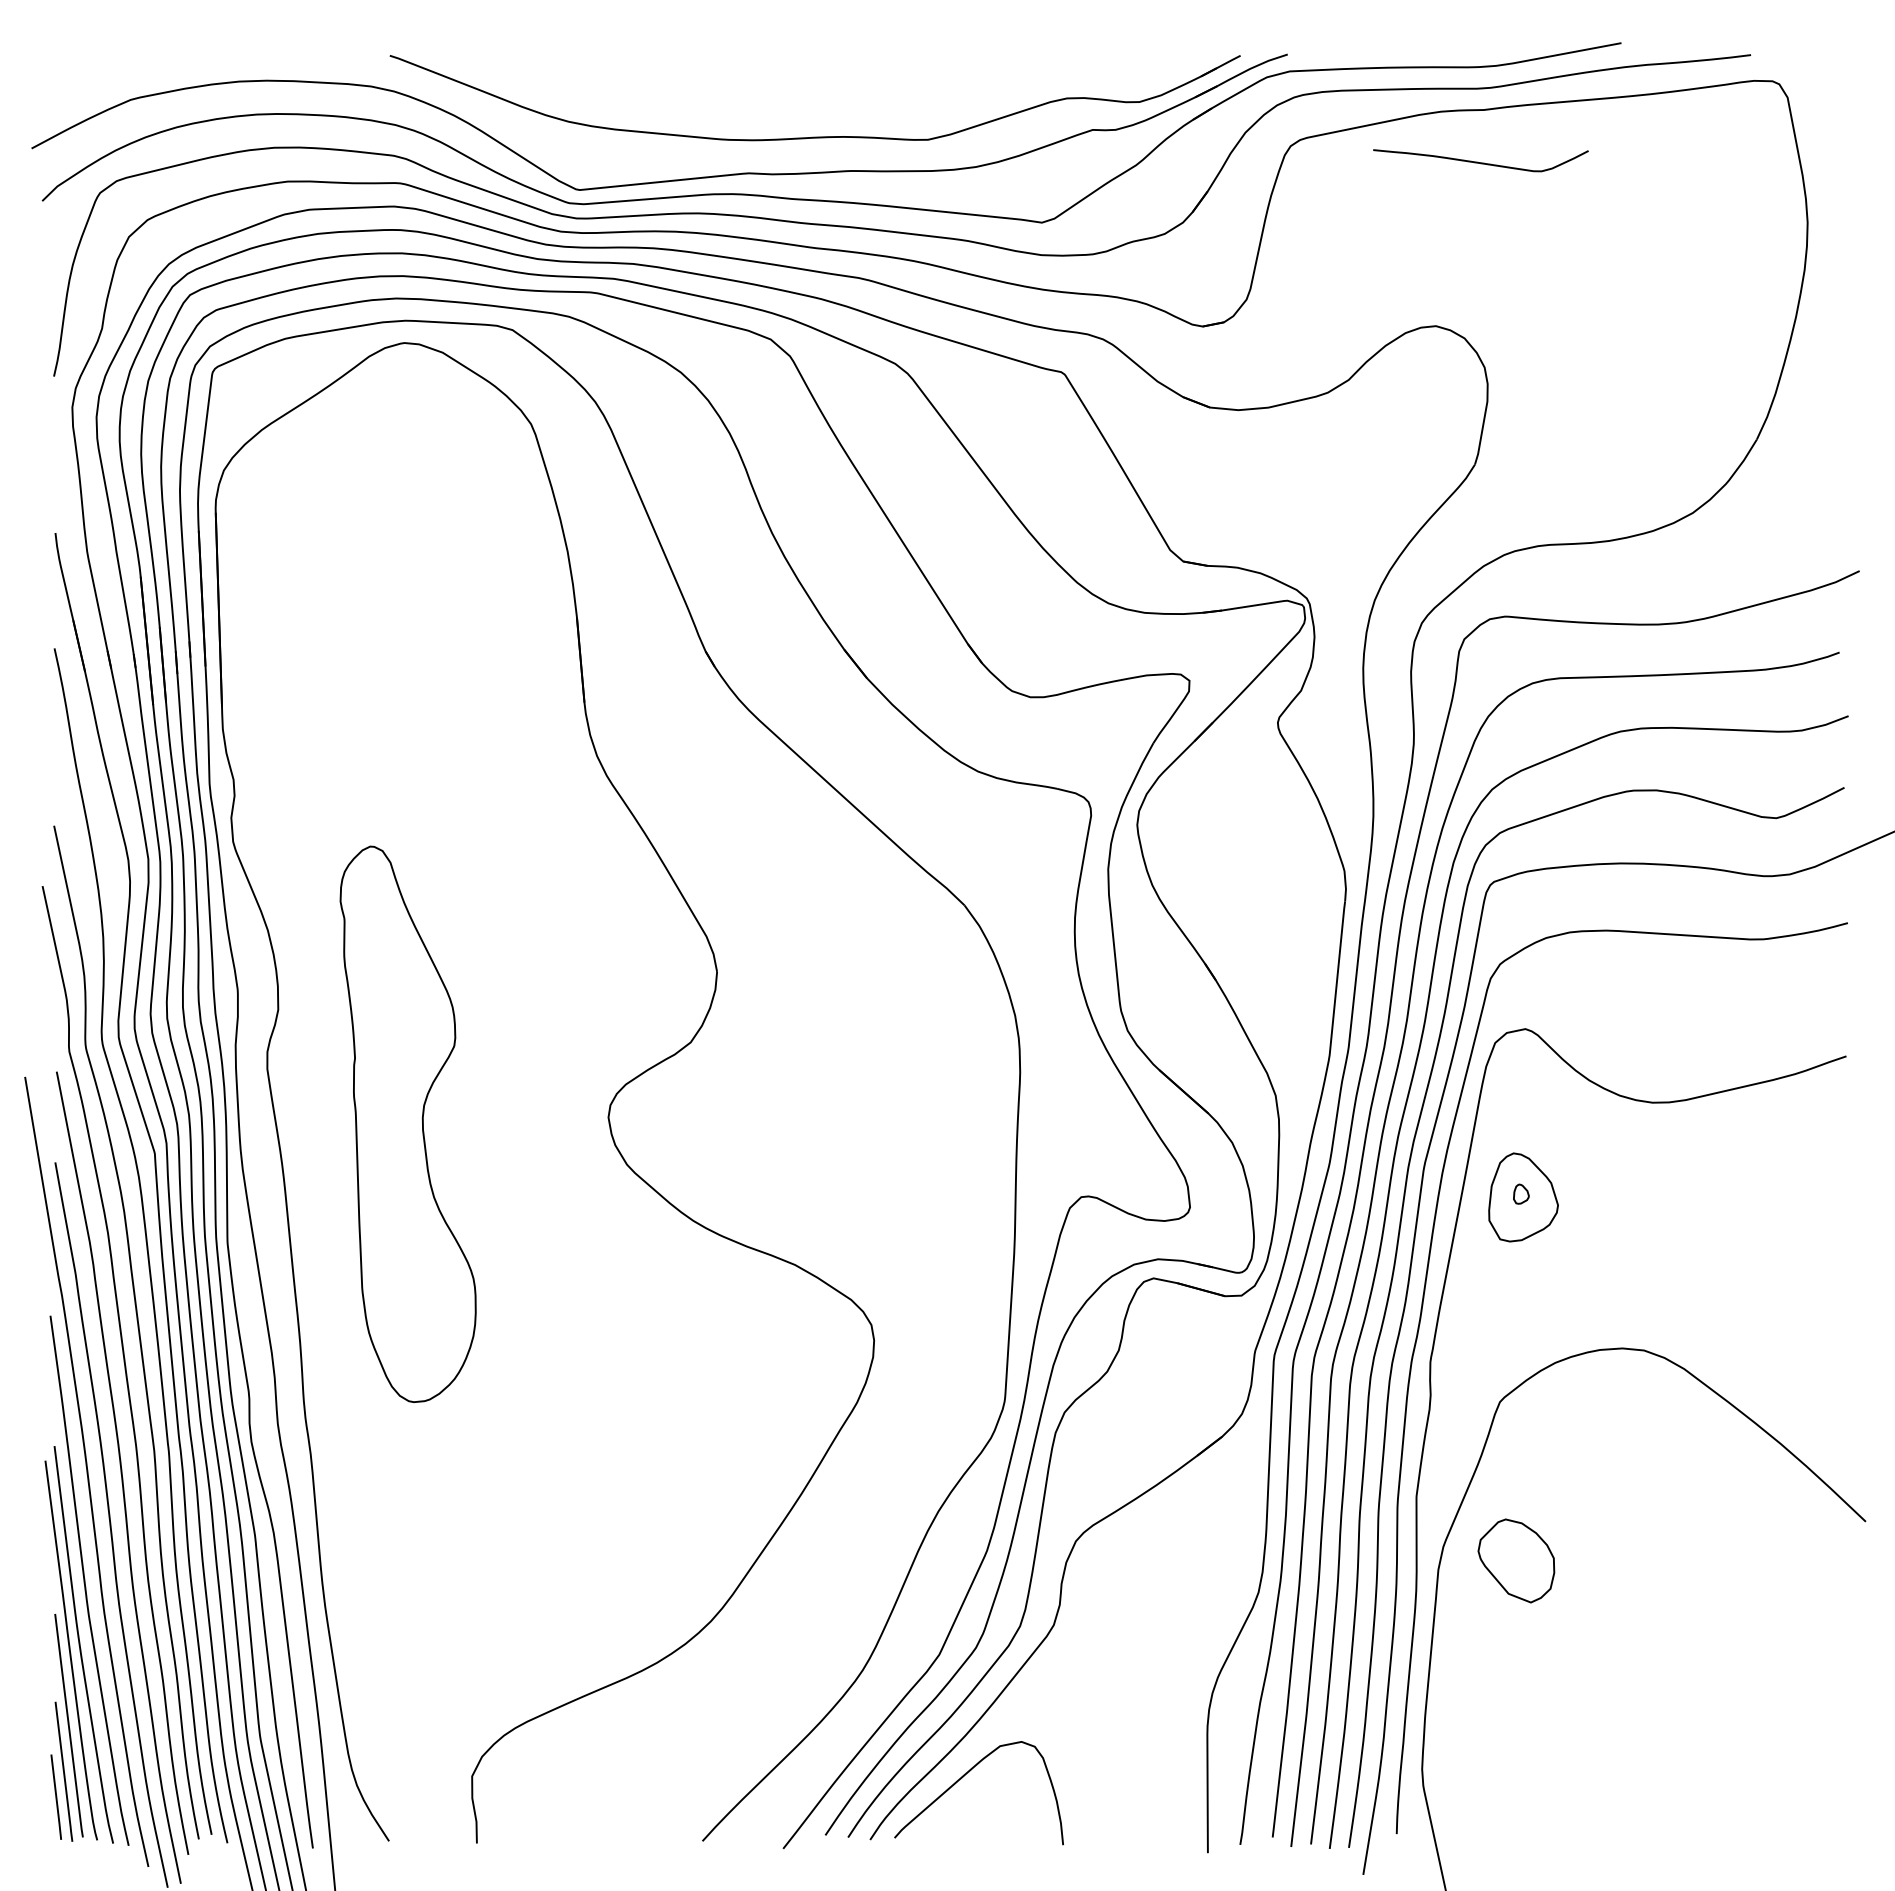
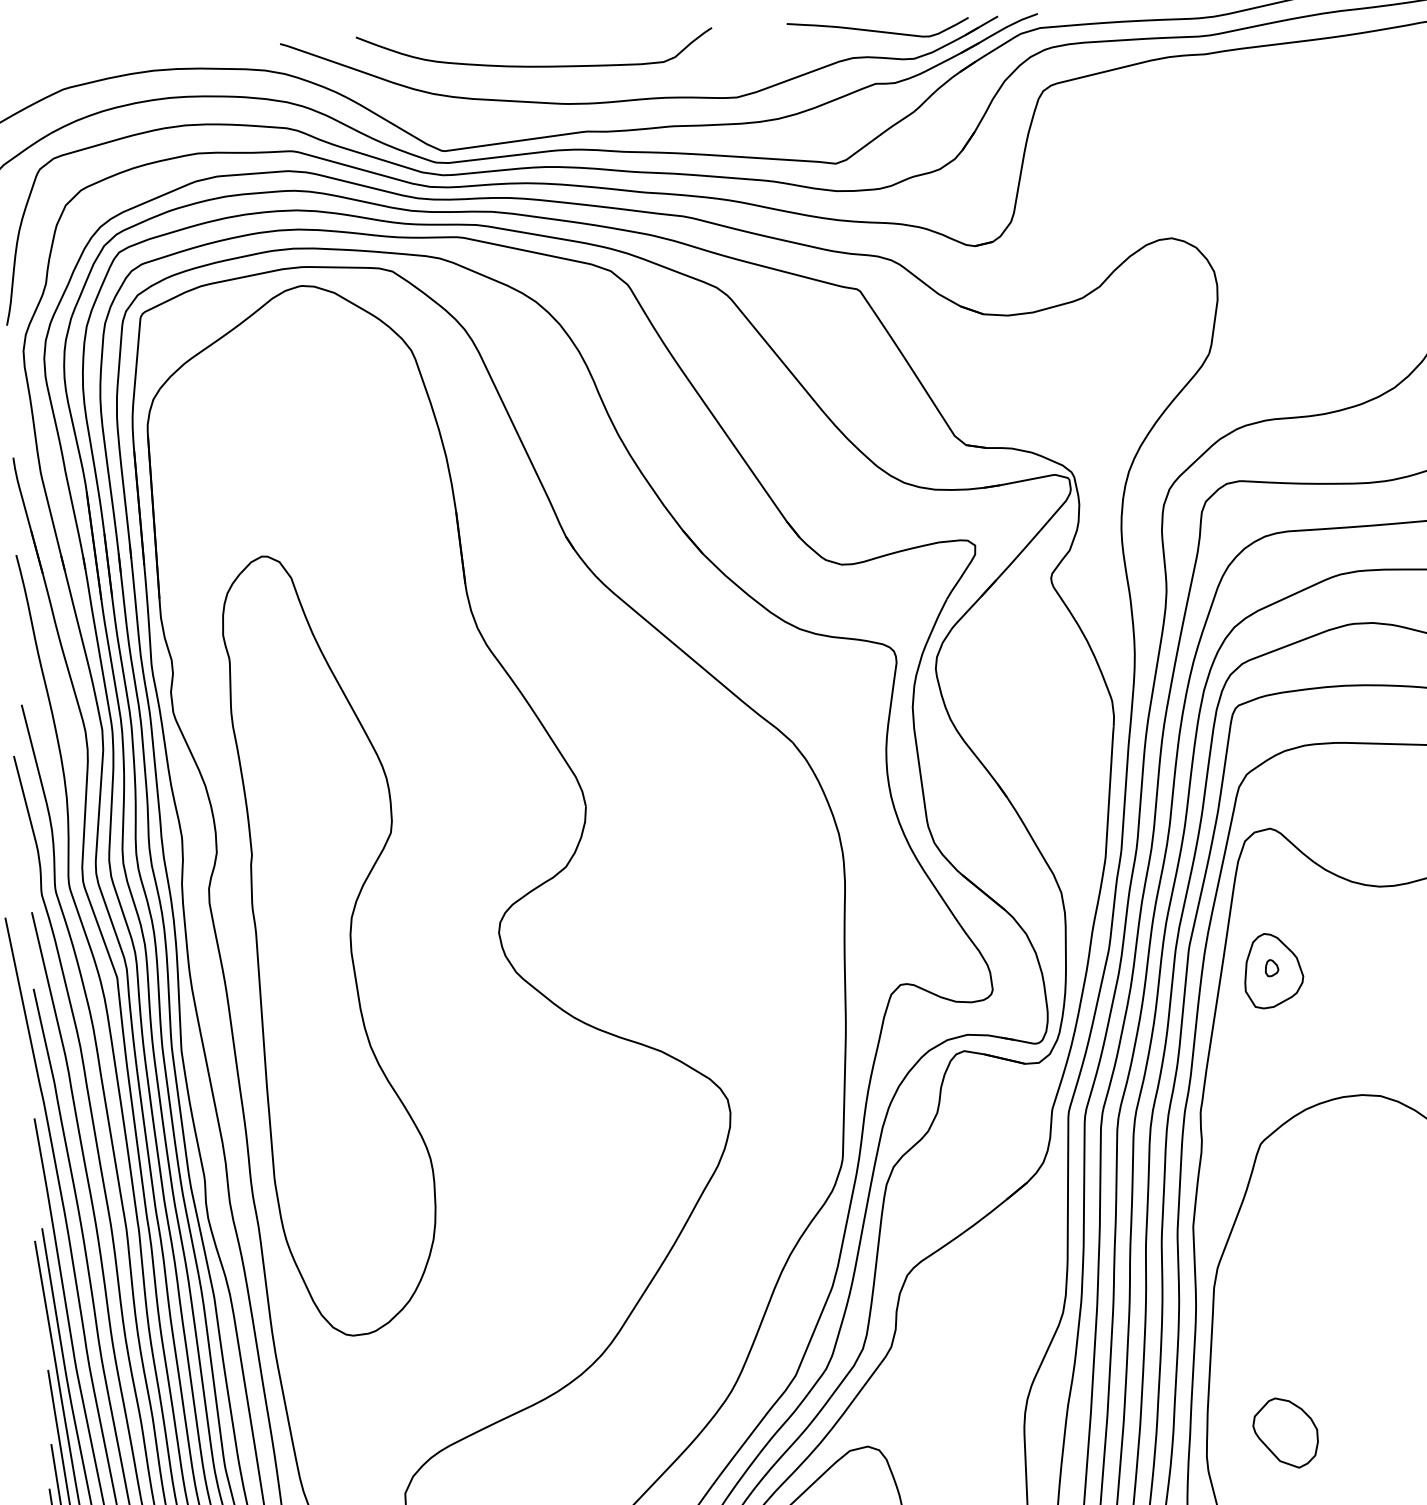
curve: (690, 93) -> (535, 66), added
curve: (1480, 162) -> (877, 30), moved
part: (407, 1124) -> (329, 945), size x1.67
part: (1516, 1560) -> (1285, 1432), moved

